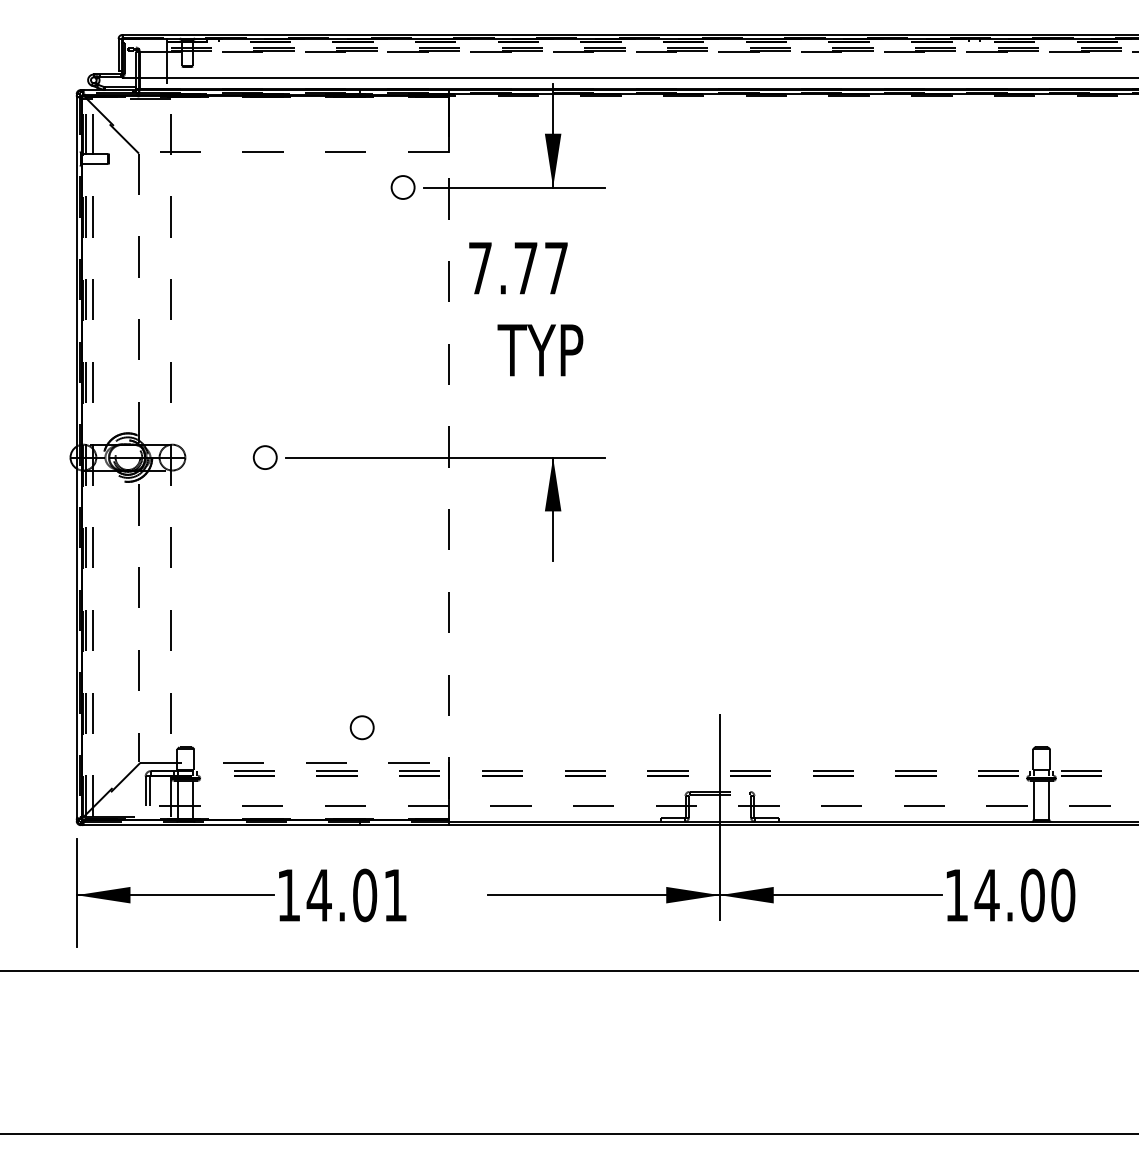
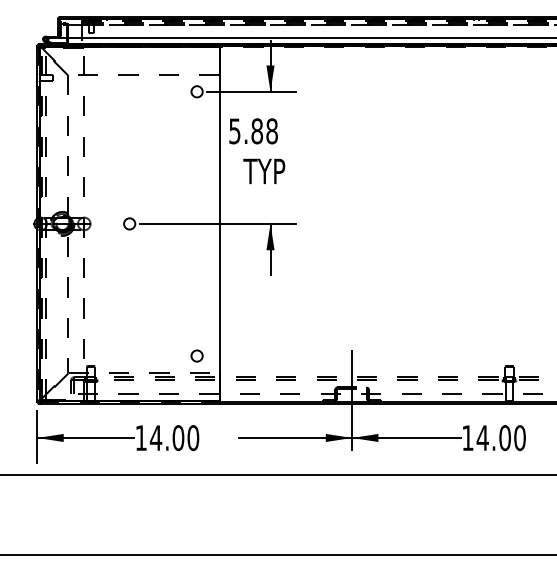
text: (518, 268) -> (253, 131), 7.77 -> 5.88
line: (448, 458) -> (219, 224), dashed -> solid
circle: (360, 726) -> (196, 355), moved
text: (395, 896) -> (193, 438), 14.01 -> 14.00

